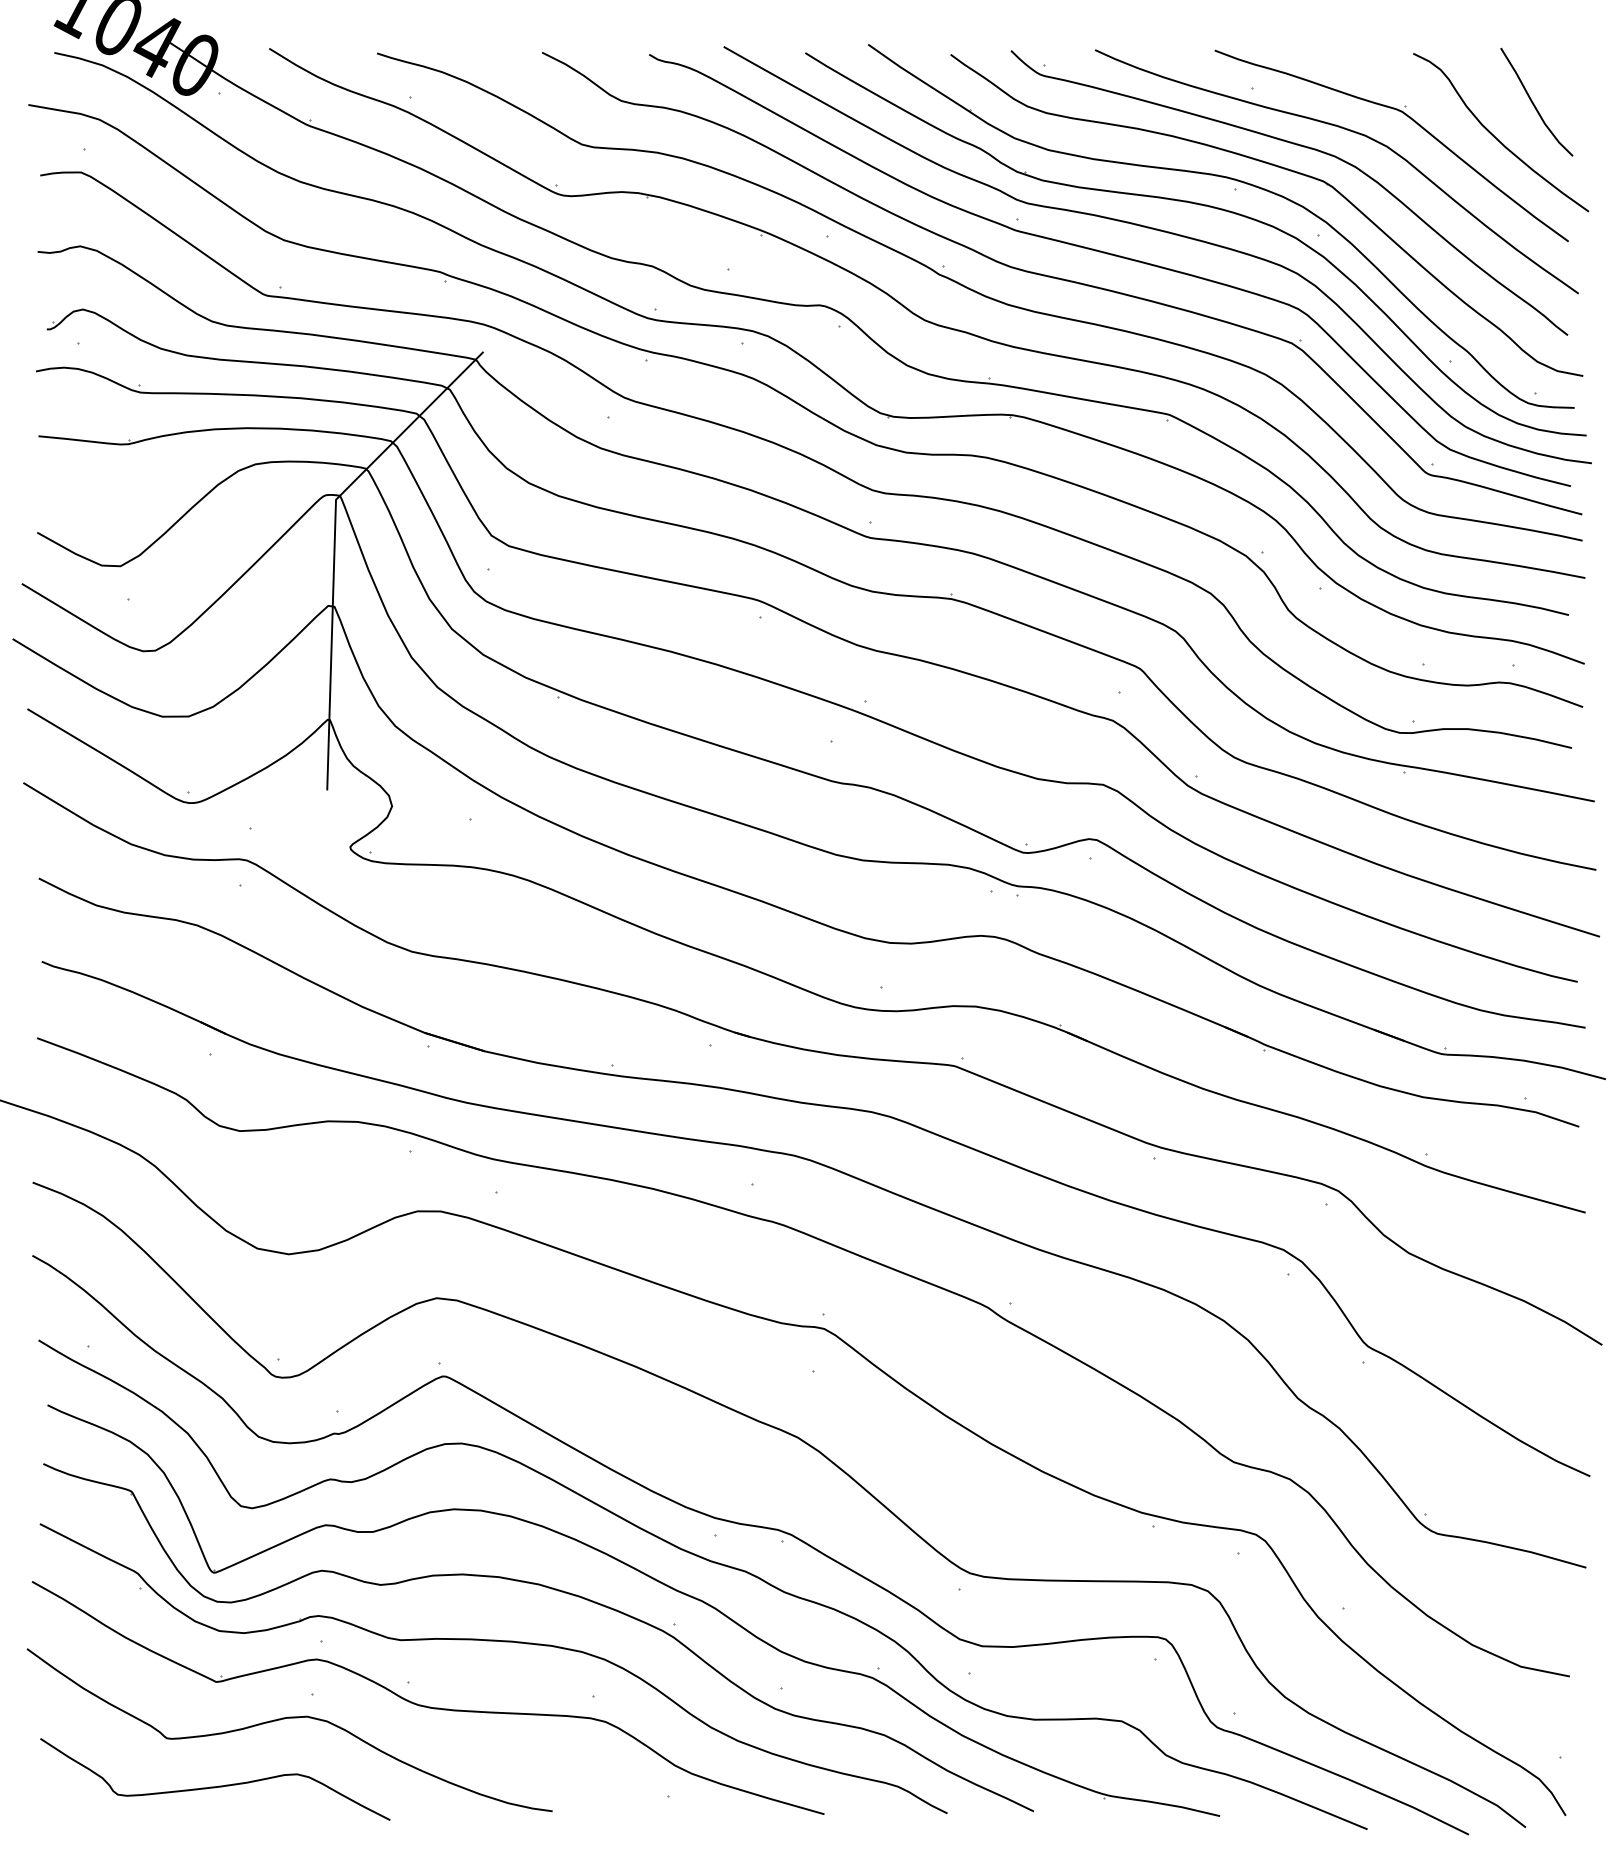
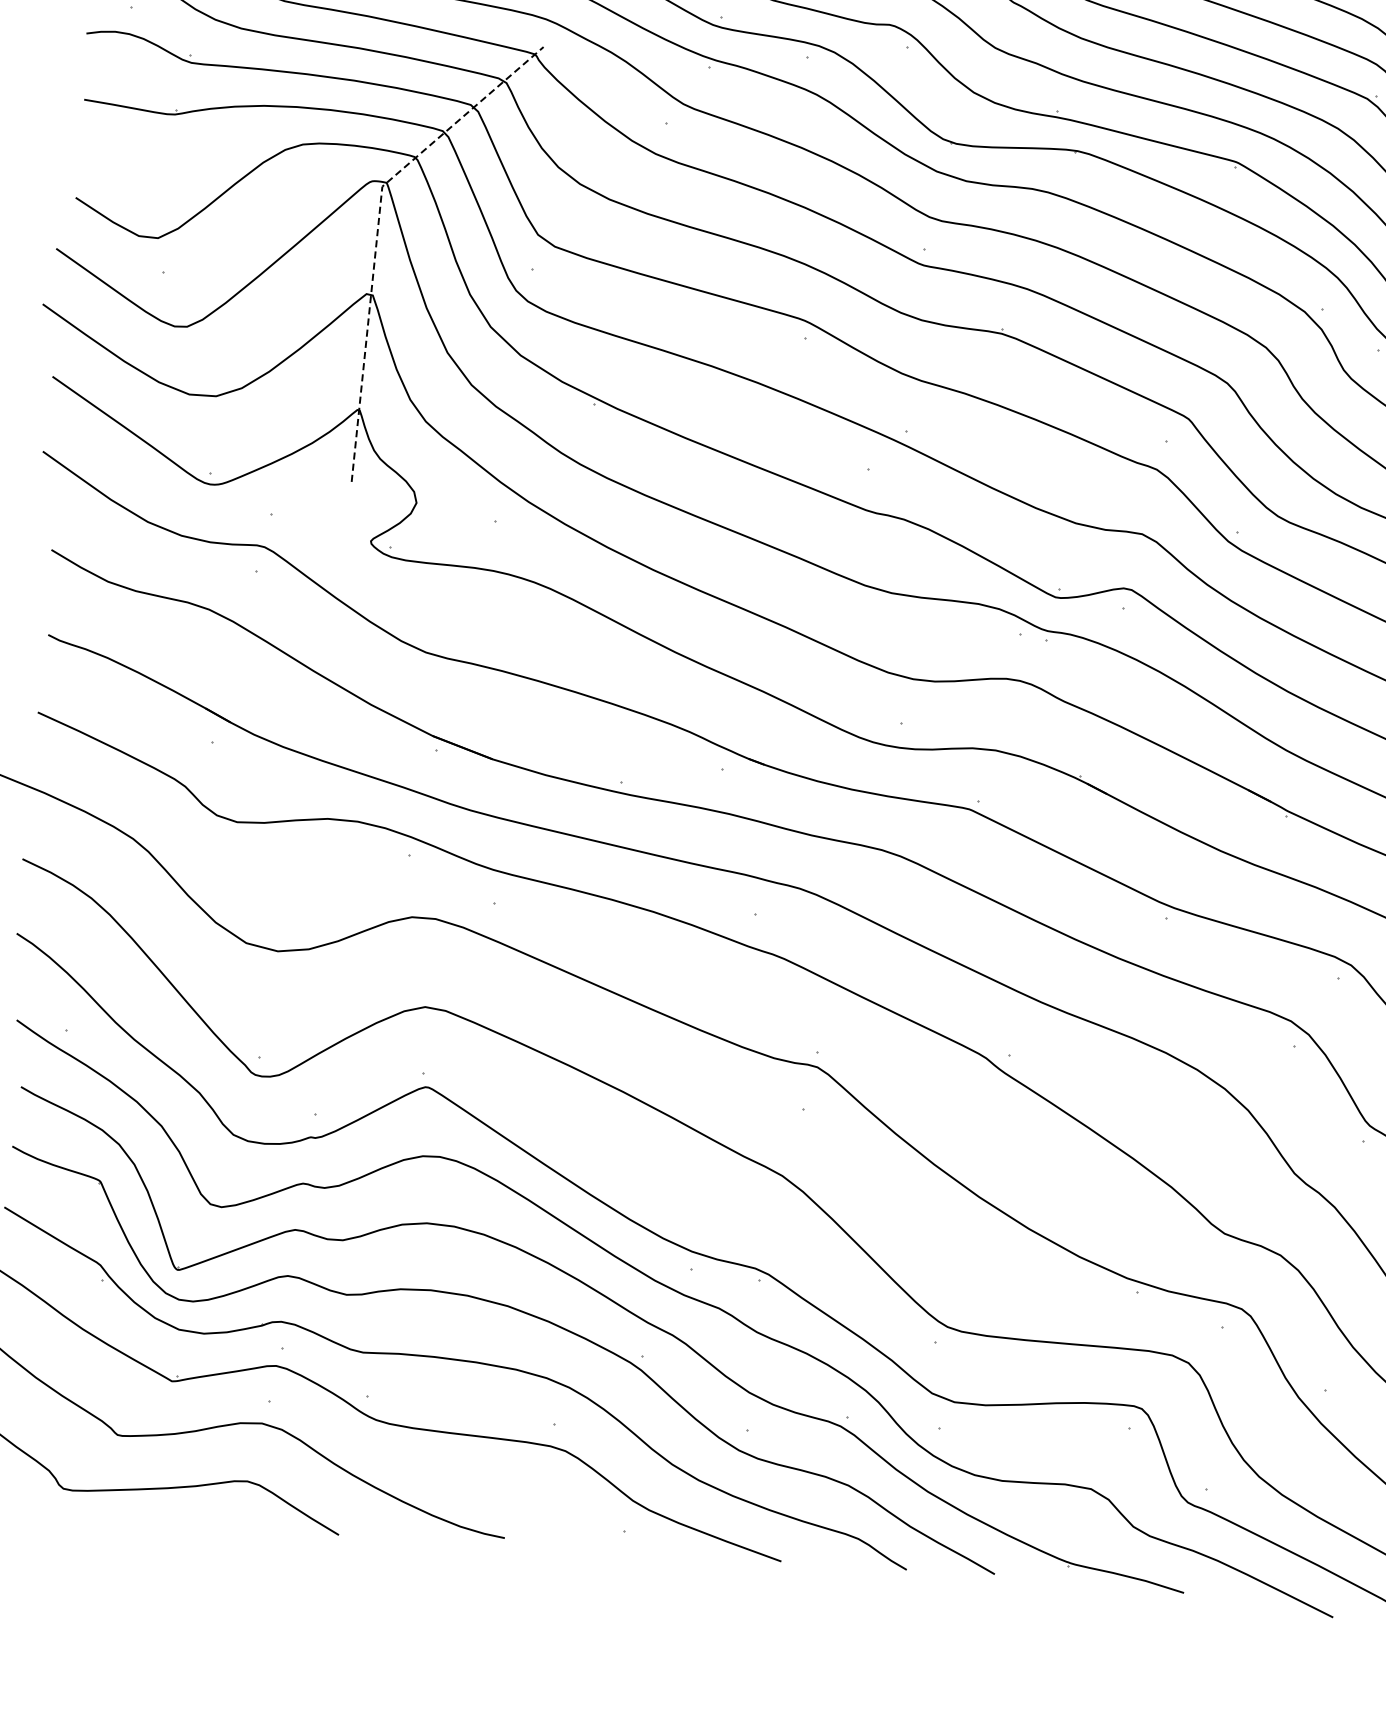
line: (334, 539) -> (377, 226), solid -> dashed

